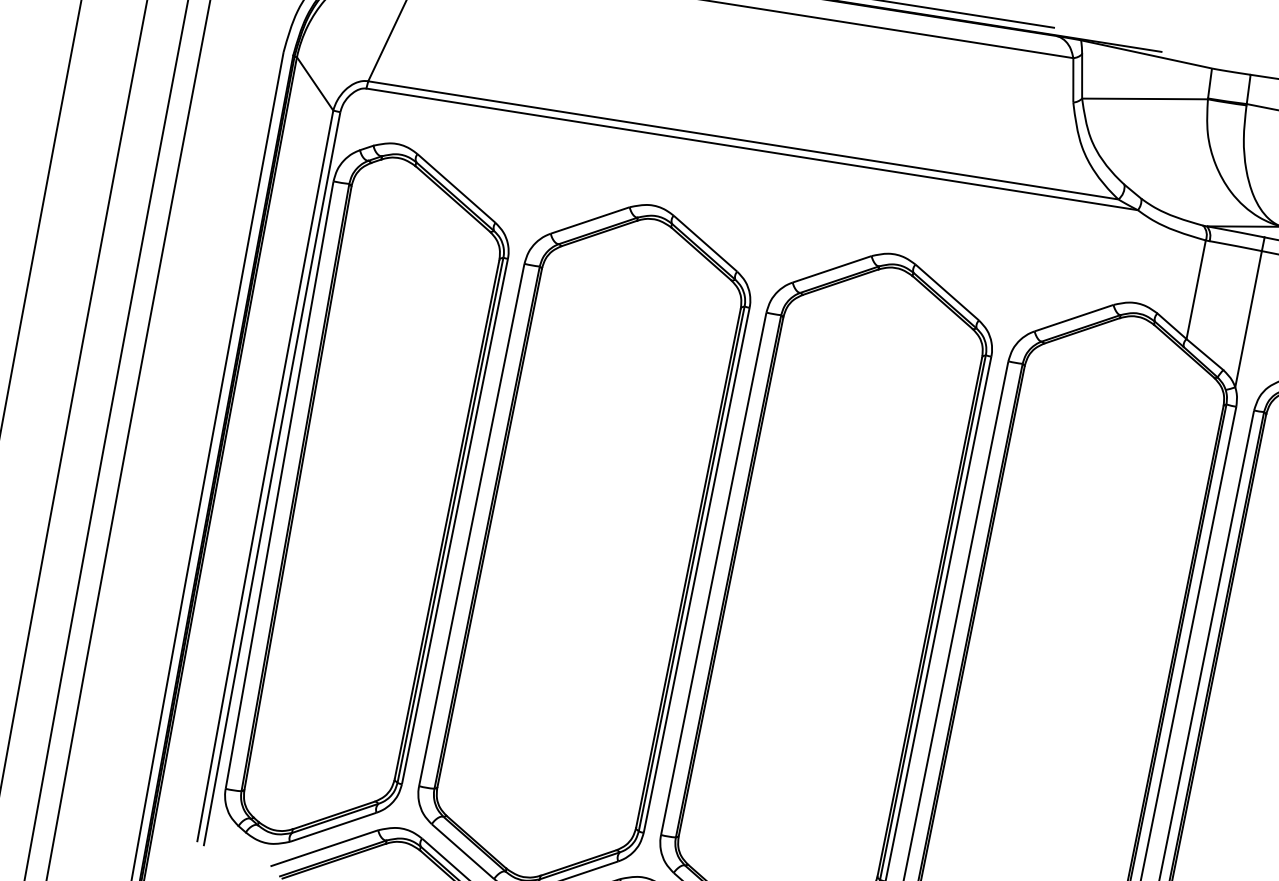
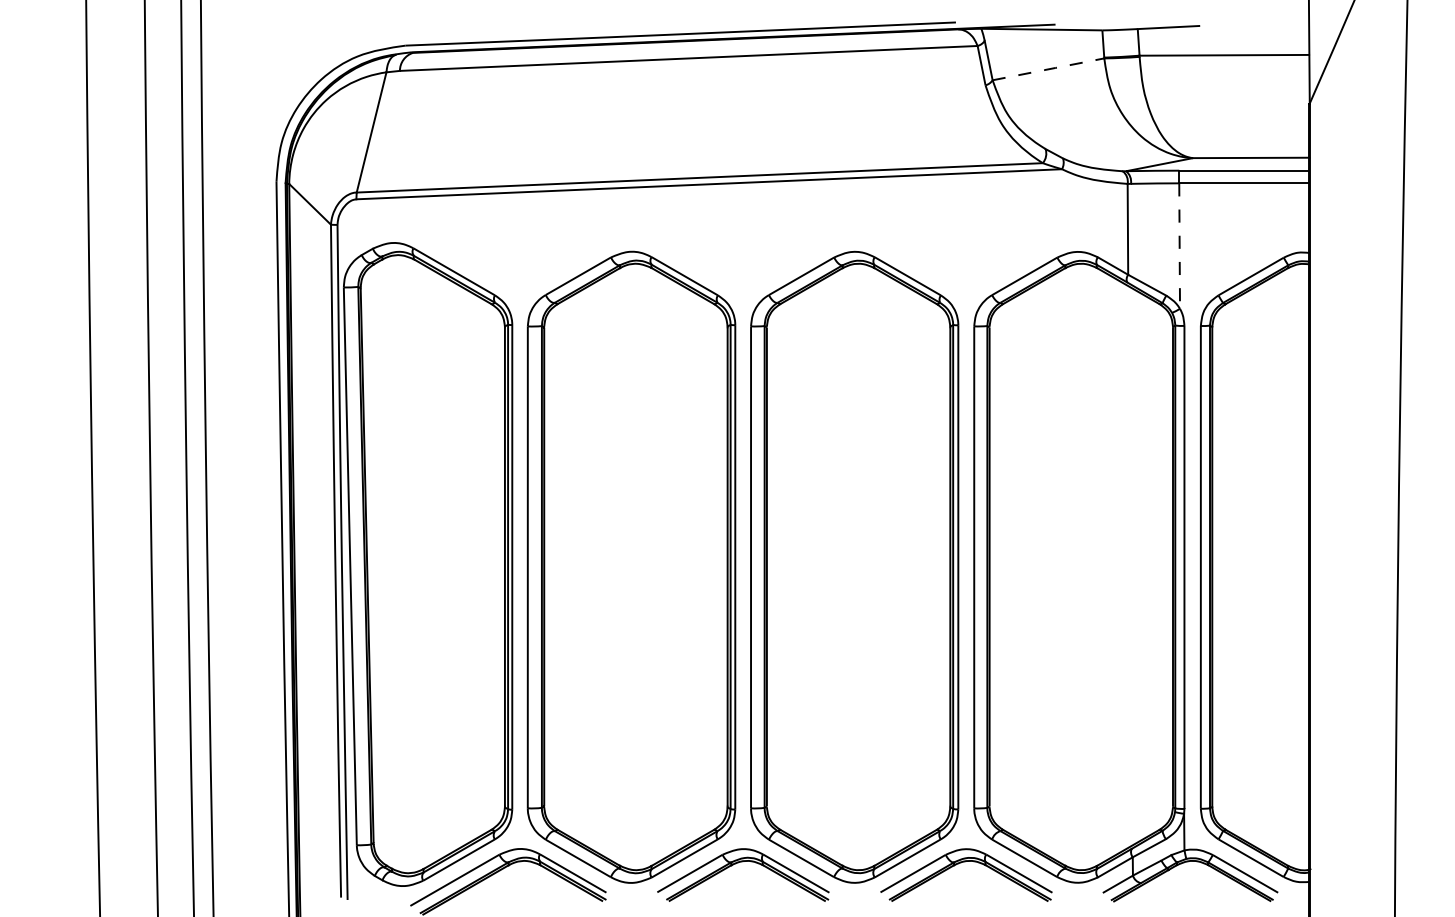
line: (1145, 99) -> (1048, 69), solid -> dashed
line: (1248, 319) -> (1179, 246), solid -> dashed

